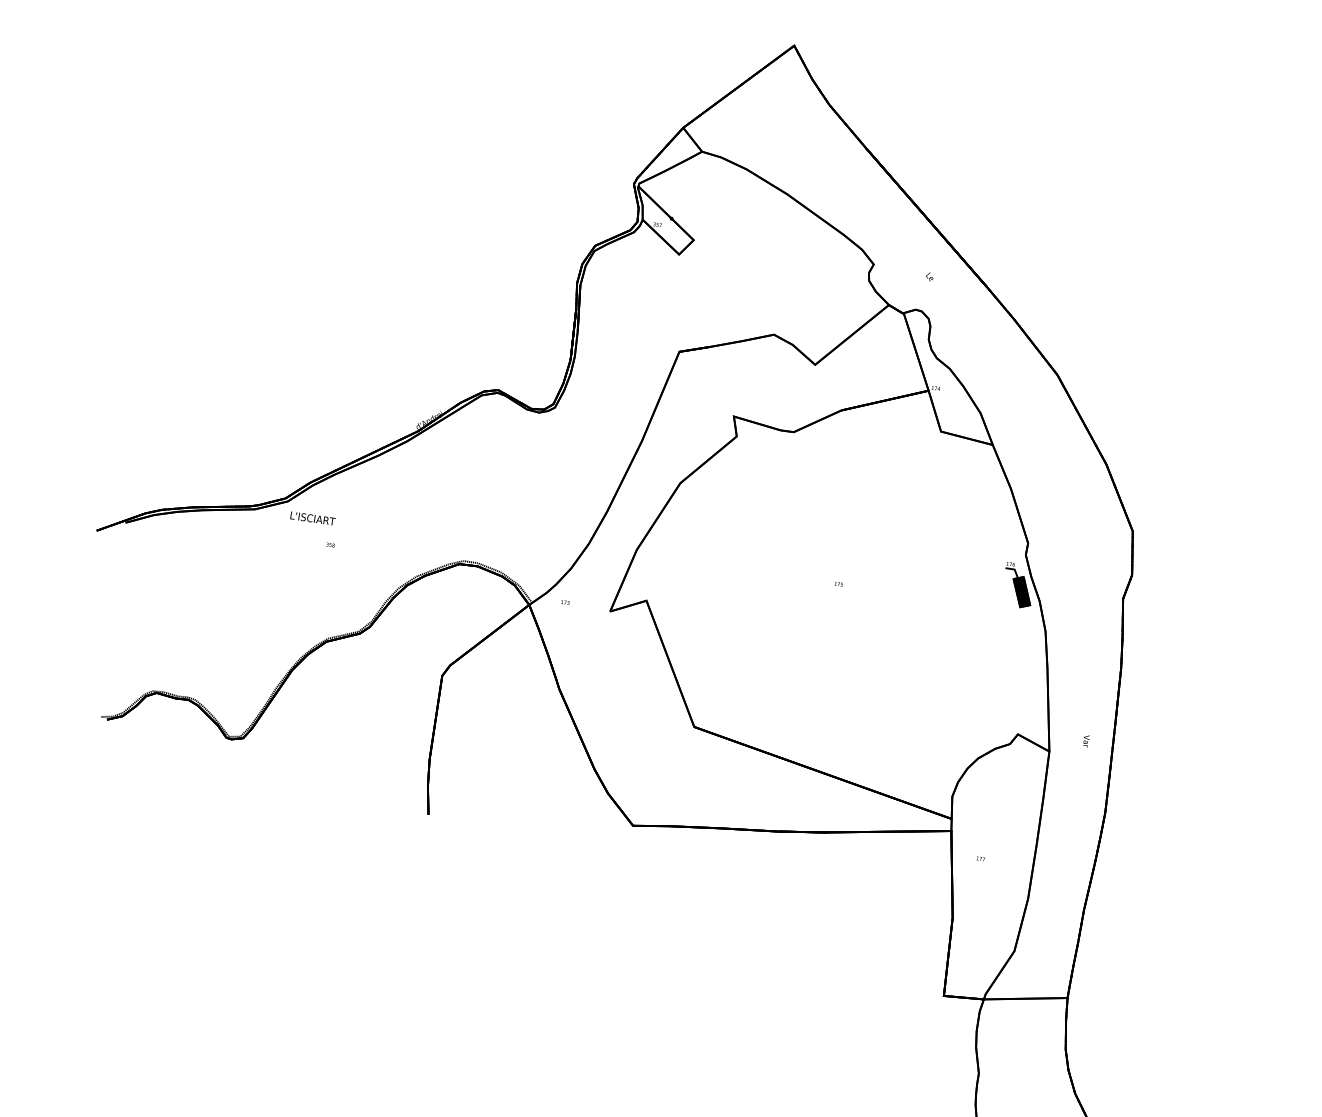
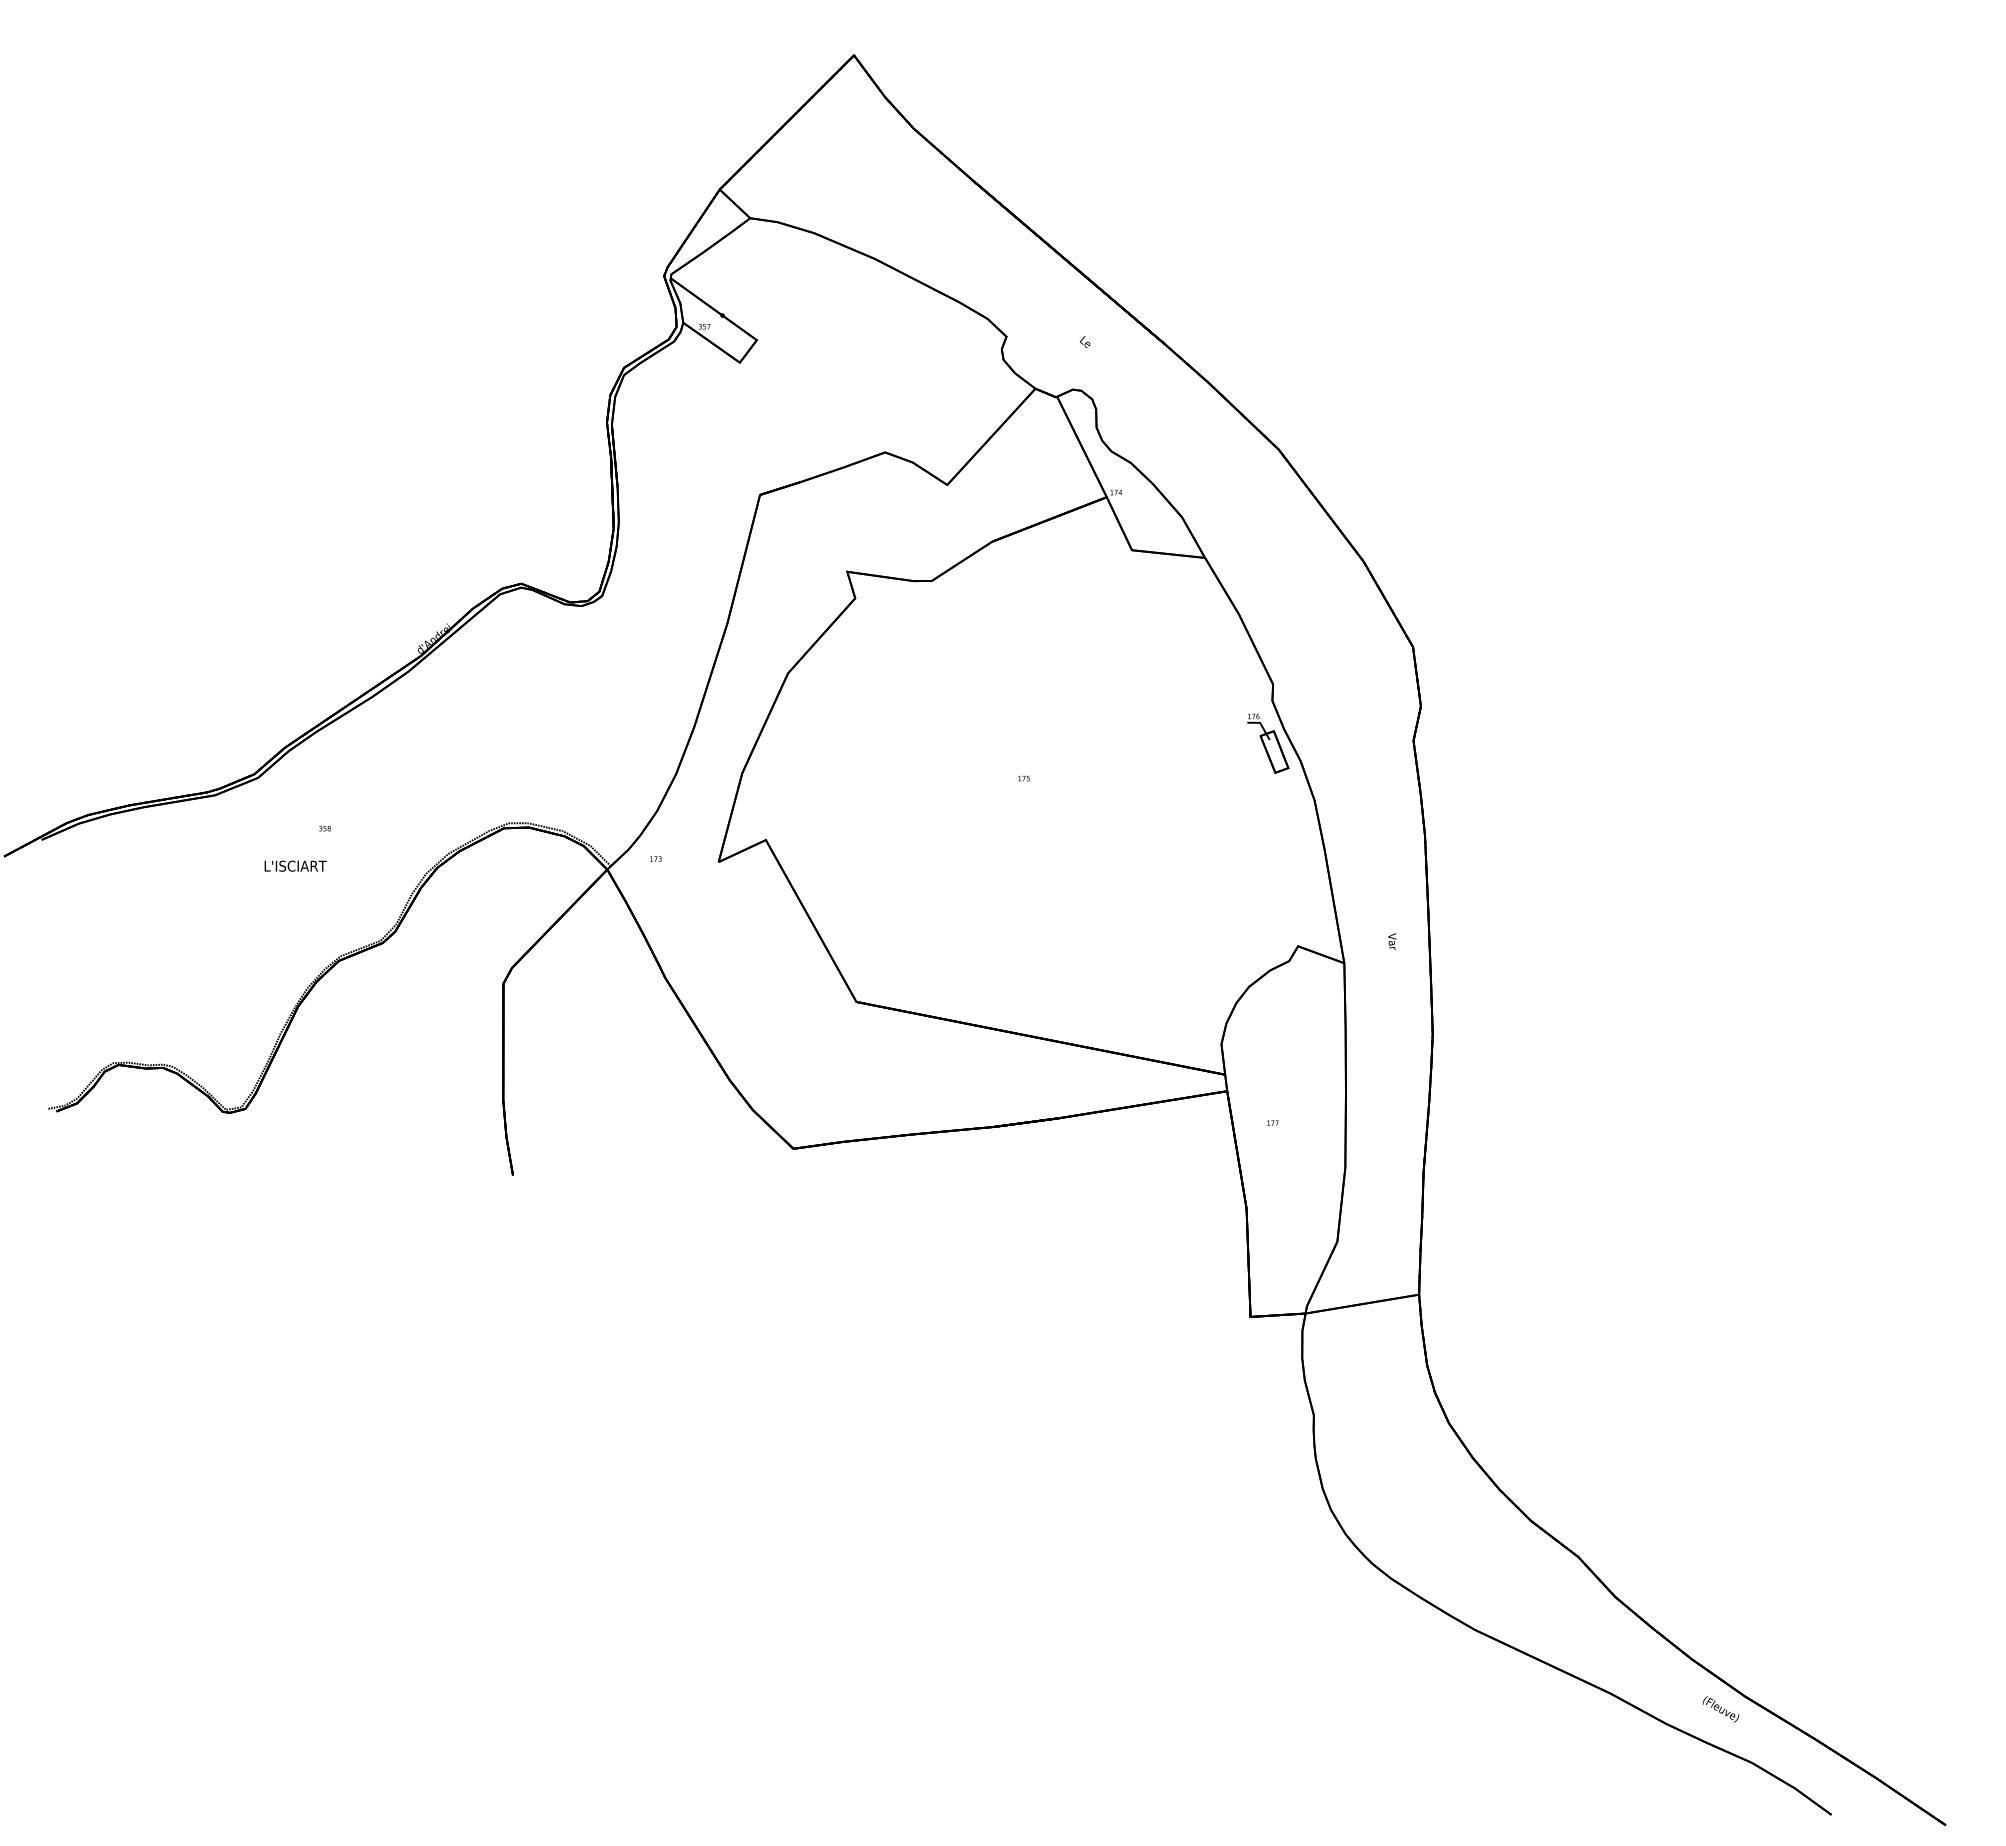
text: (312, 518) -> (295, 865), moved
fill: (1021, 591) -> (1274, 751), removed

